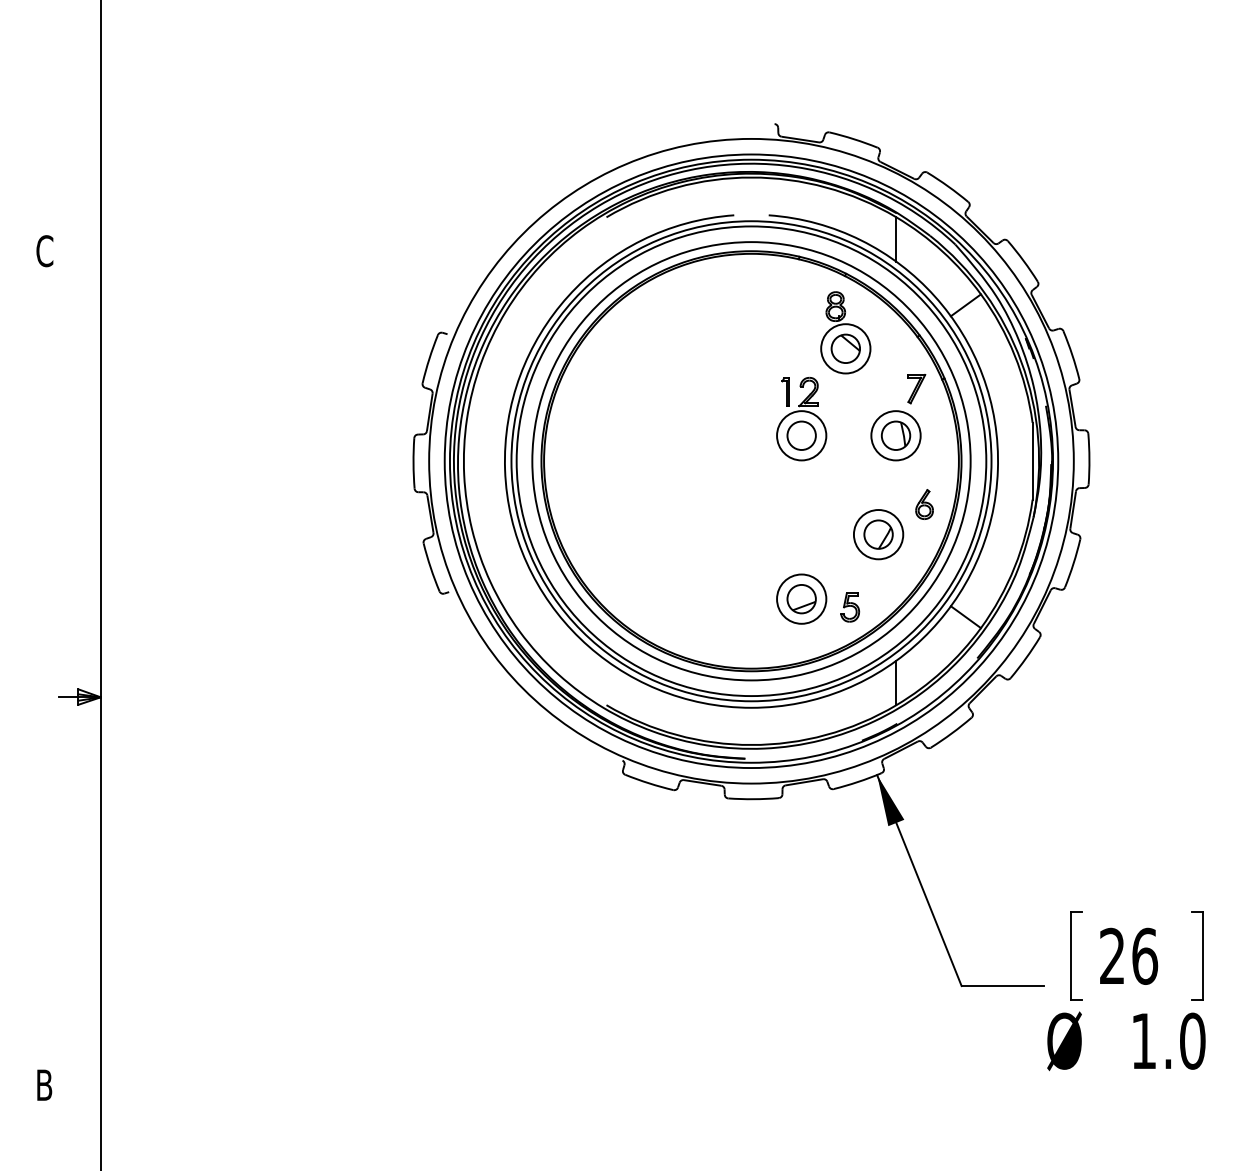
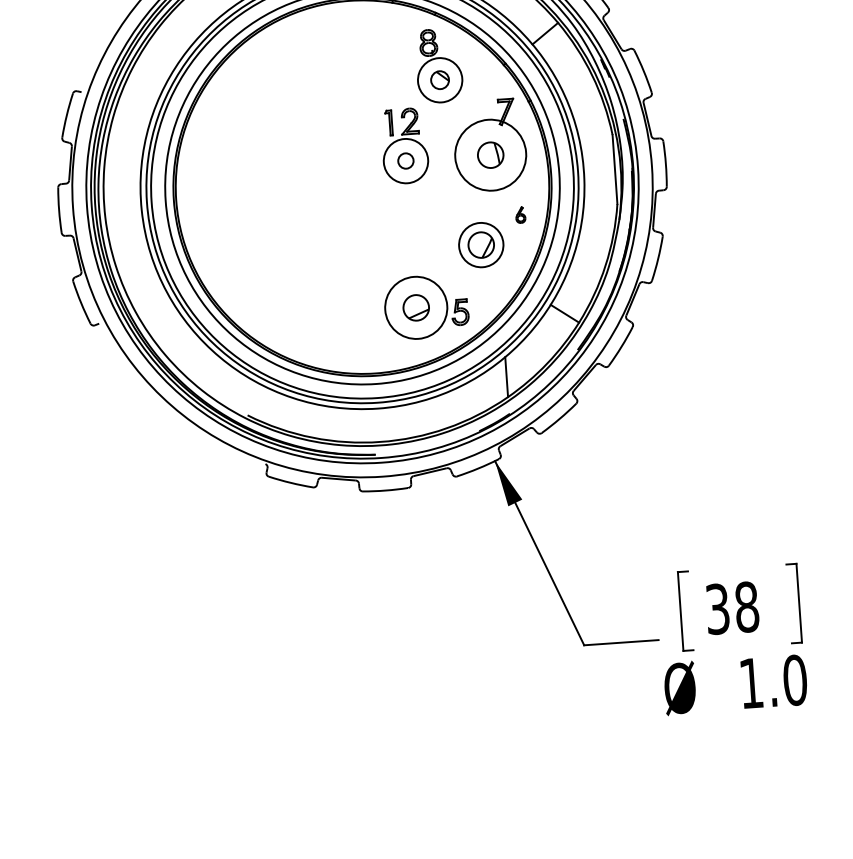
part: (845, 348) -> (439, 80), size x0.7
circle: (801, 435) -> (405, 160), size x0.6
circle: (895, 435) -> (490, 154), size x1.6
part: (924, 504) -> (520, 215), size x0.6
circle: (801, 598) -> (416, 307), size x1.4
text: (1129, 955) -> (733, 607), 26 -> 38

